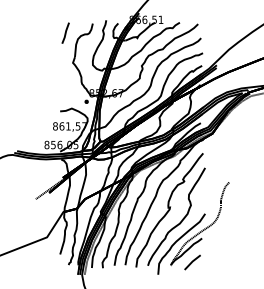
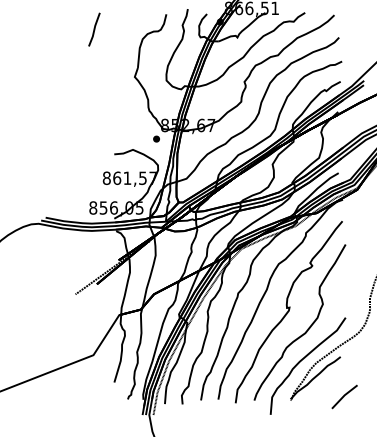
line: (65, 32) -> (94, 28), moved
line: (192, 262) -> (344, 396), moved

